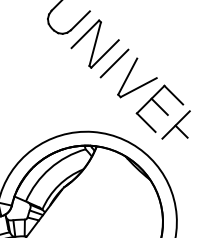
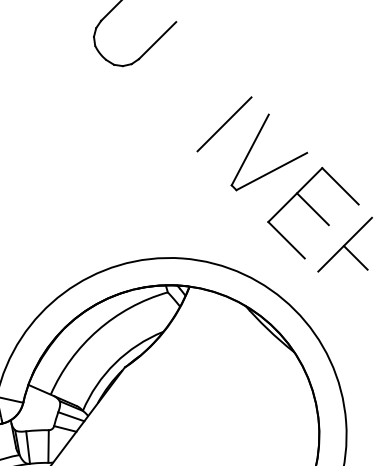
part: (94, 43) -> (185, 85), removed

